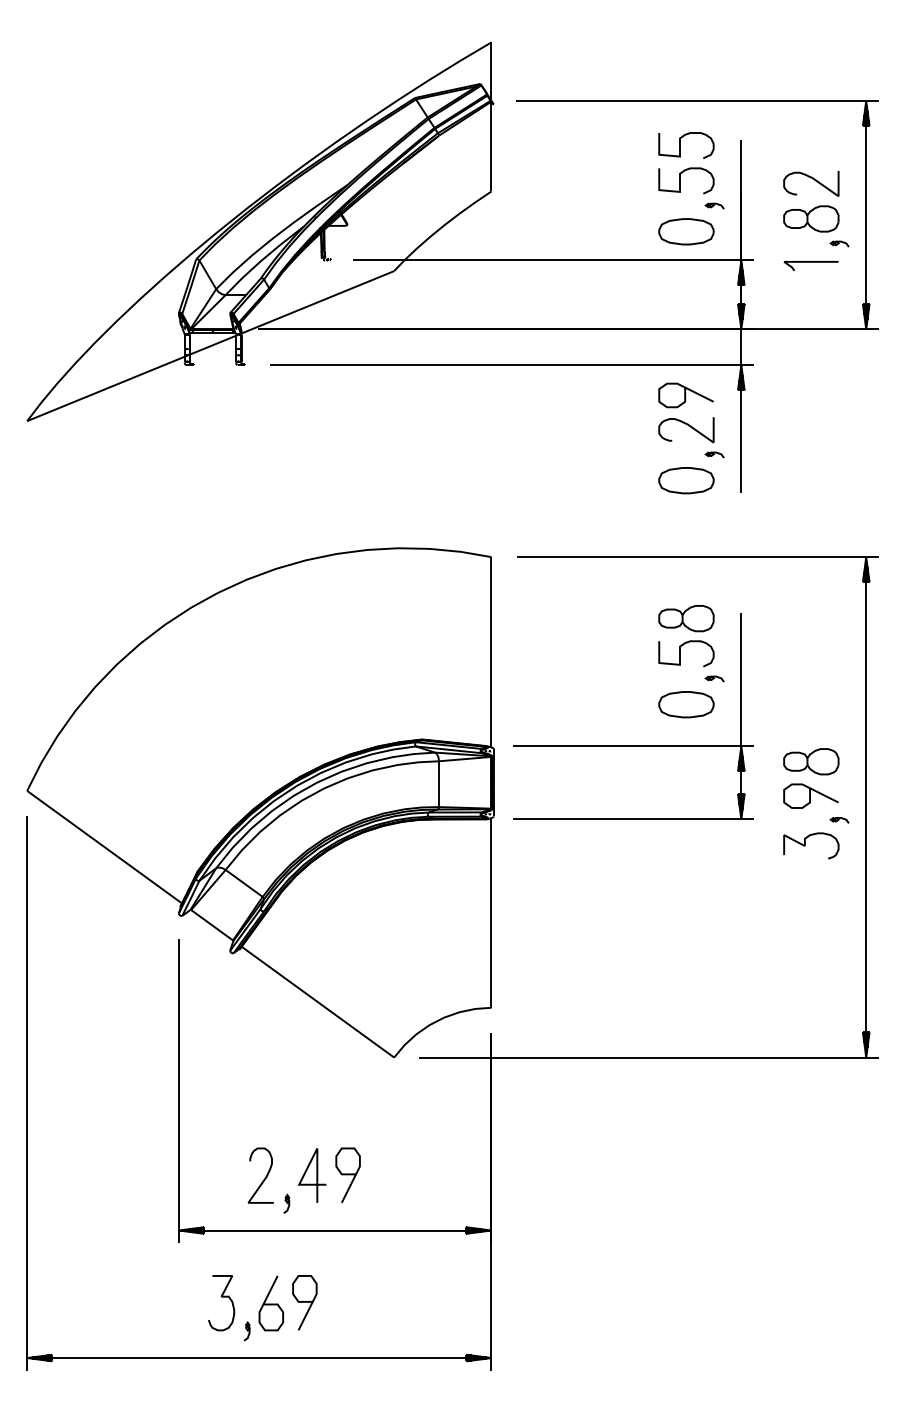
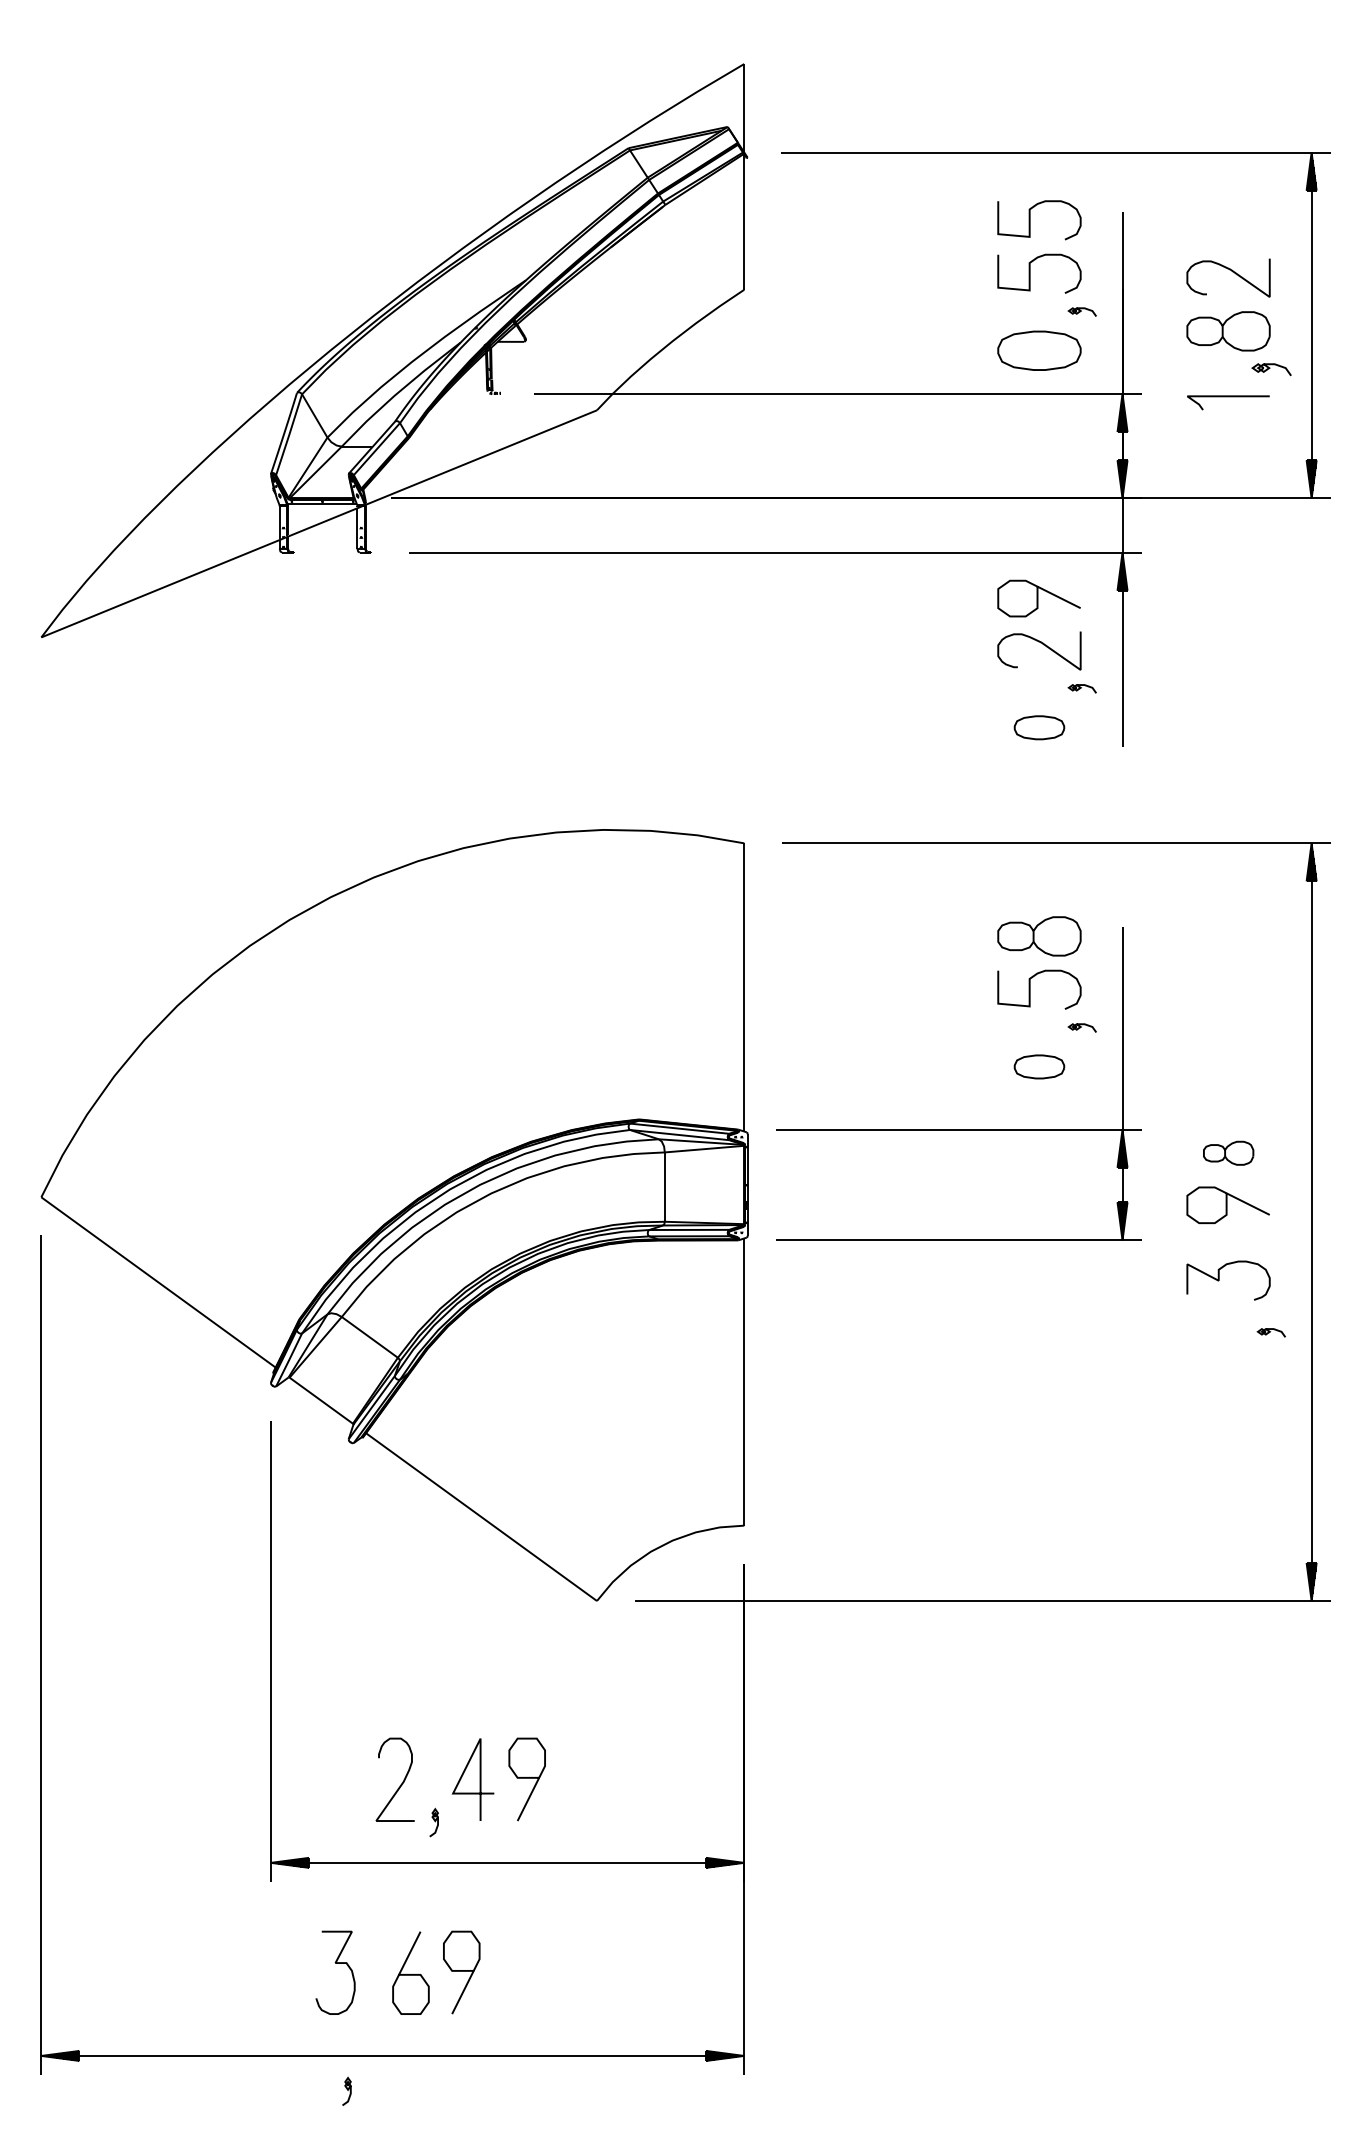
part: (839, 243) -> (1271, 368), size x1.4
part: (686, 480) -> (1039, 727), size x0.6
part: (686, 704) -> (1039, 1066), size x0.6
part: (811, 761) -> (1228, 1152), size x0.6
part: (839, 820) -> (1271, 1332), moved
part: (247, 1331) -> (347, 2091), moved

